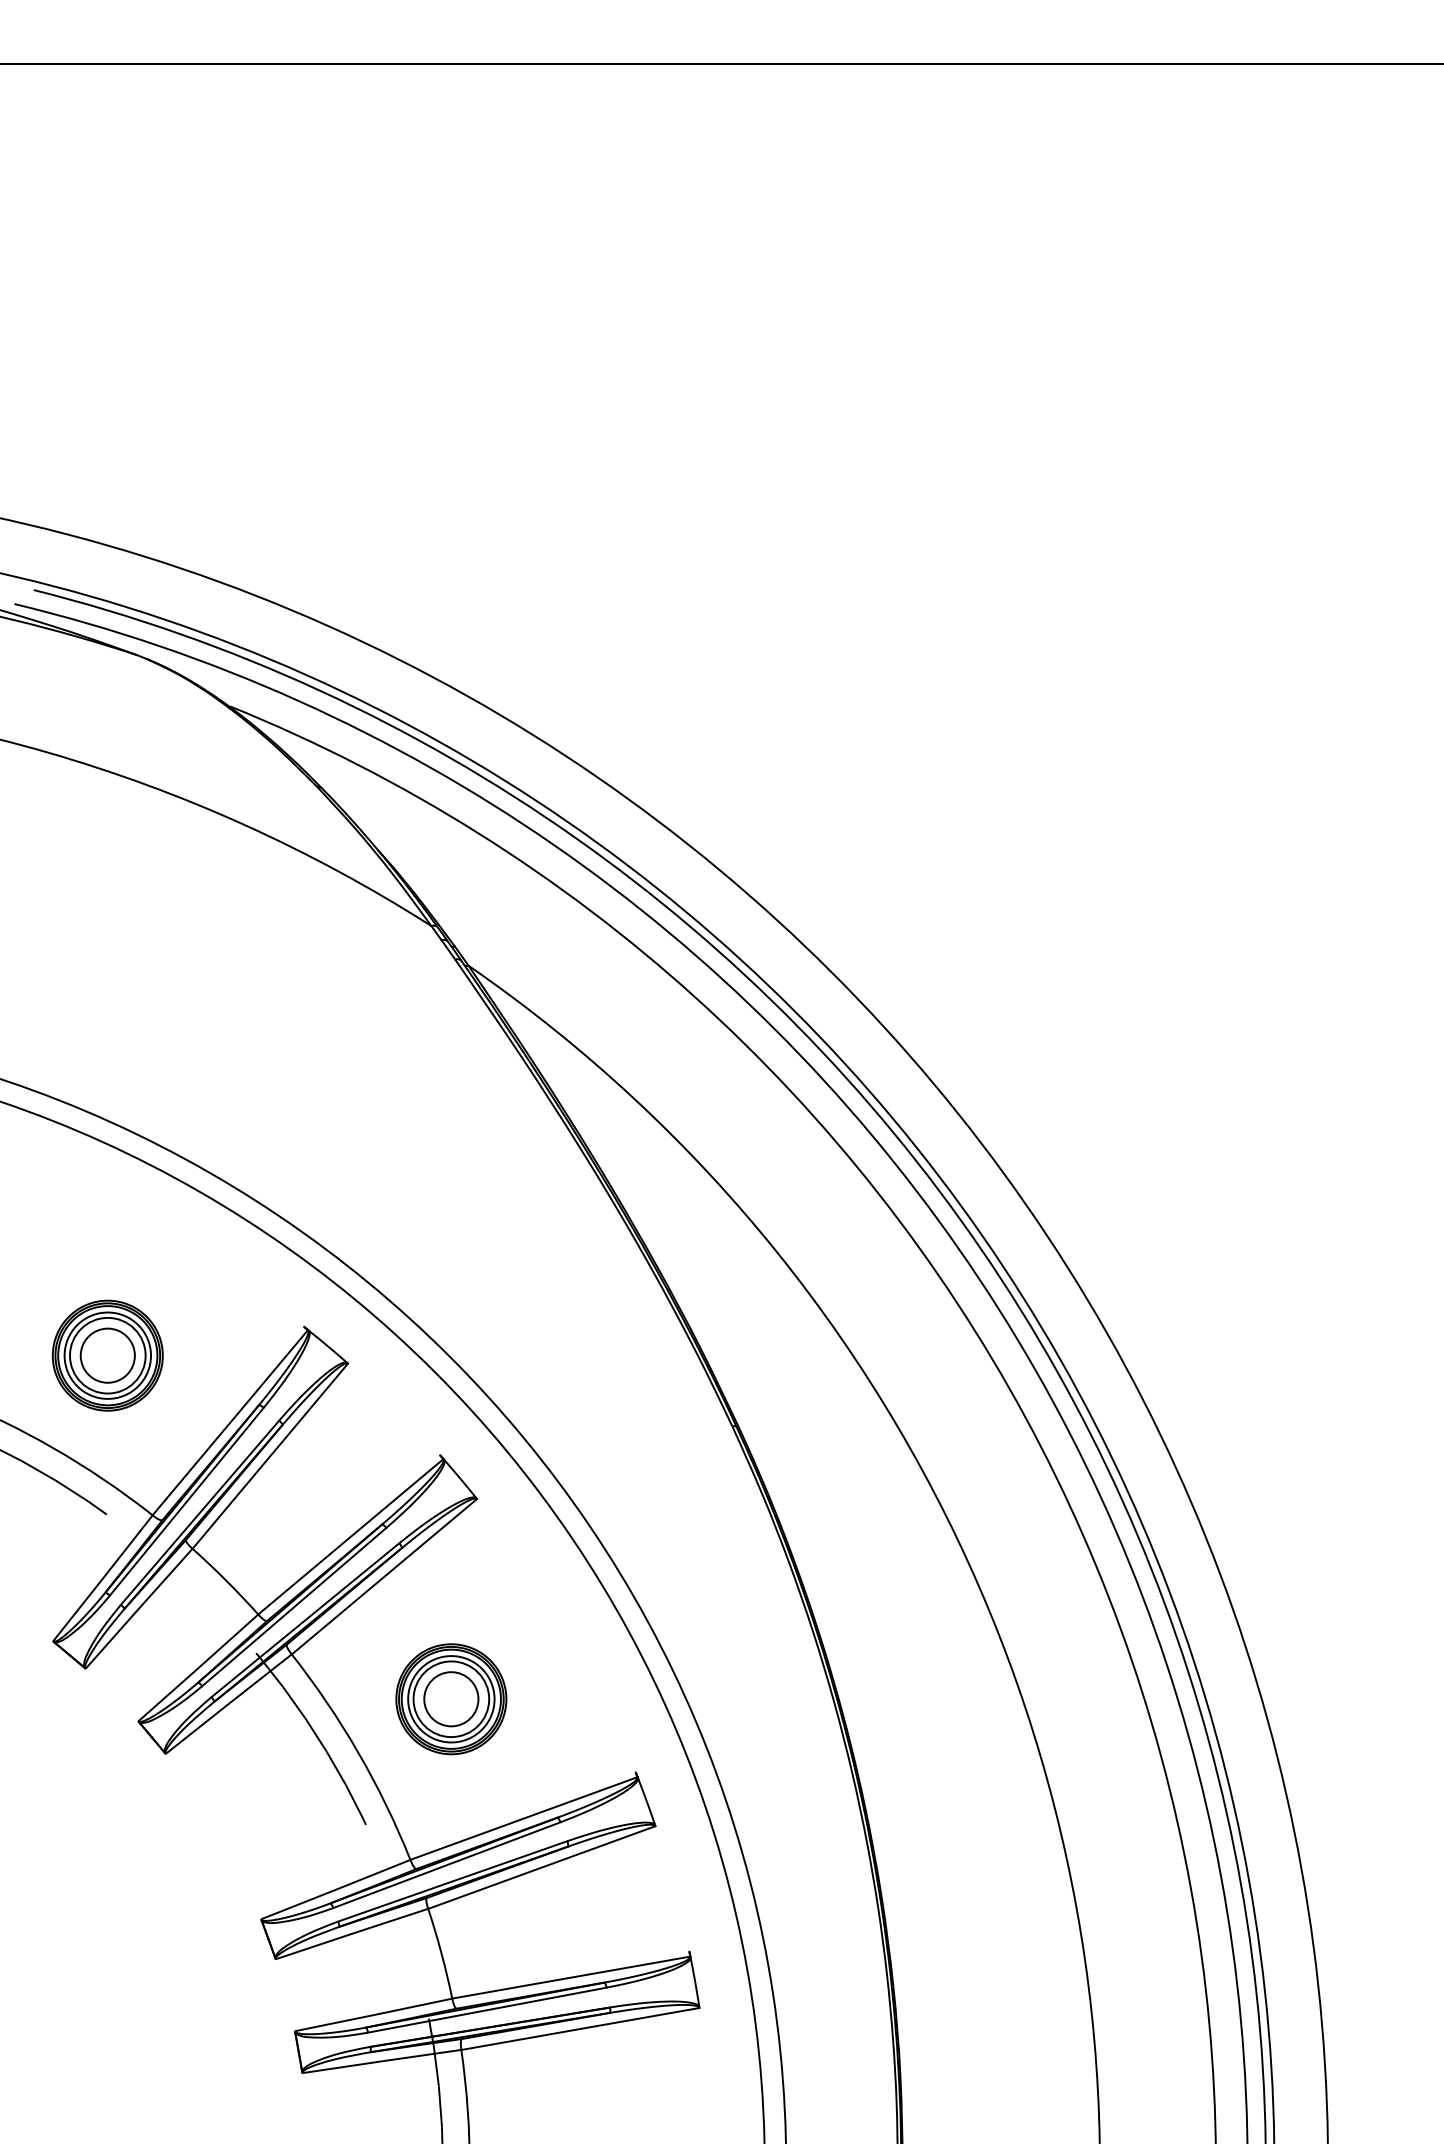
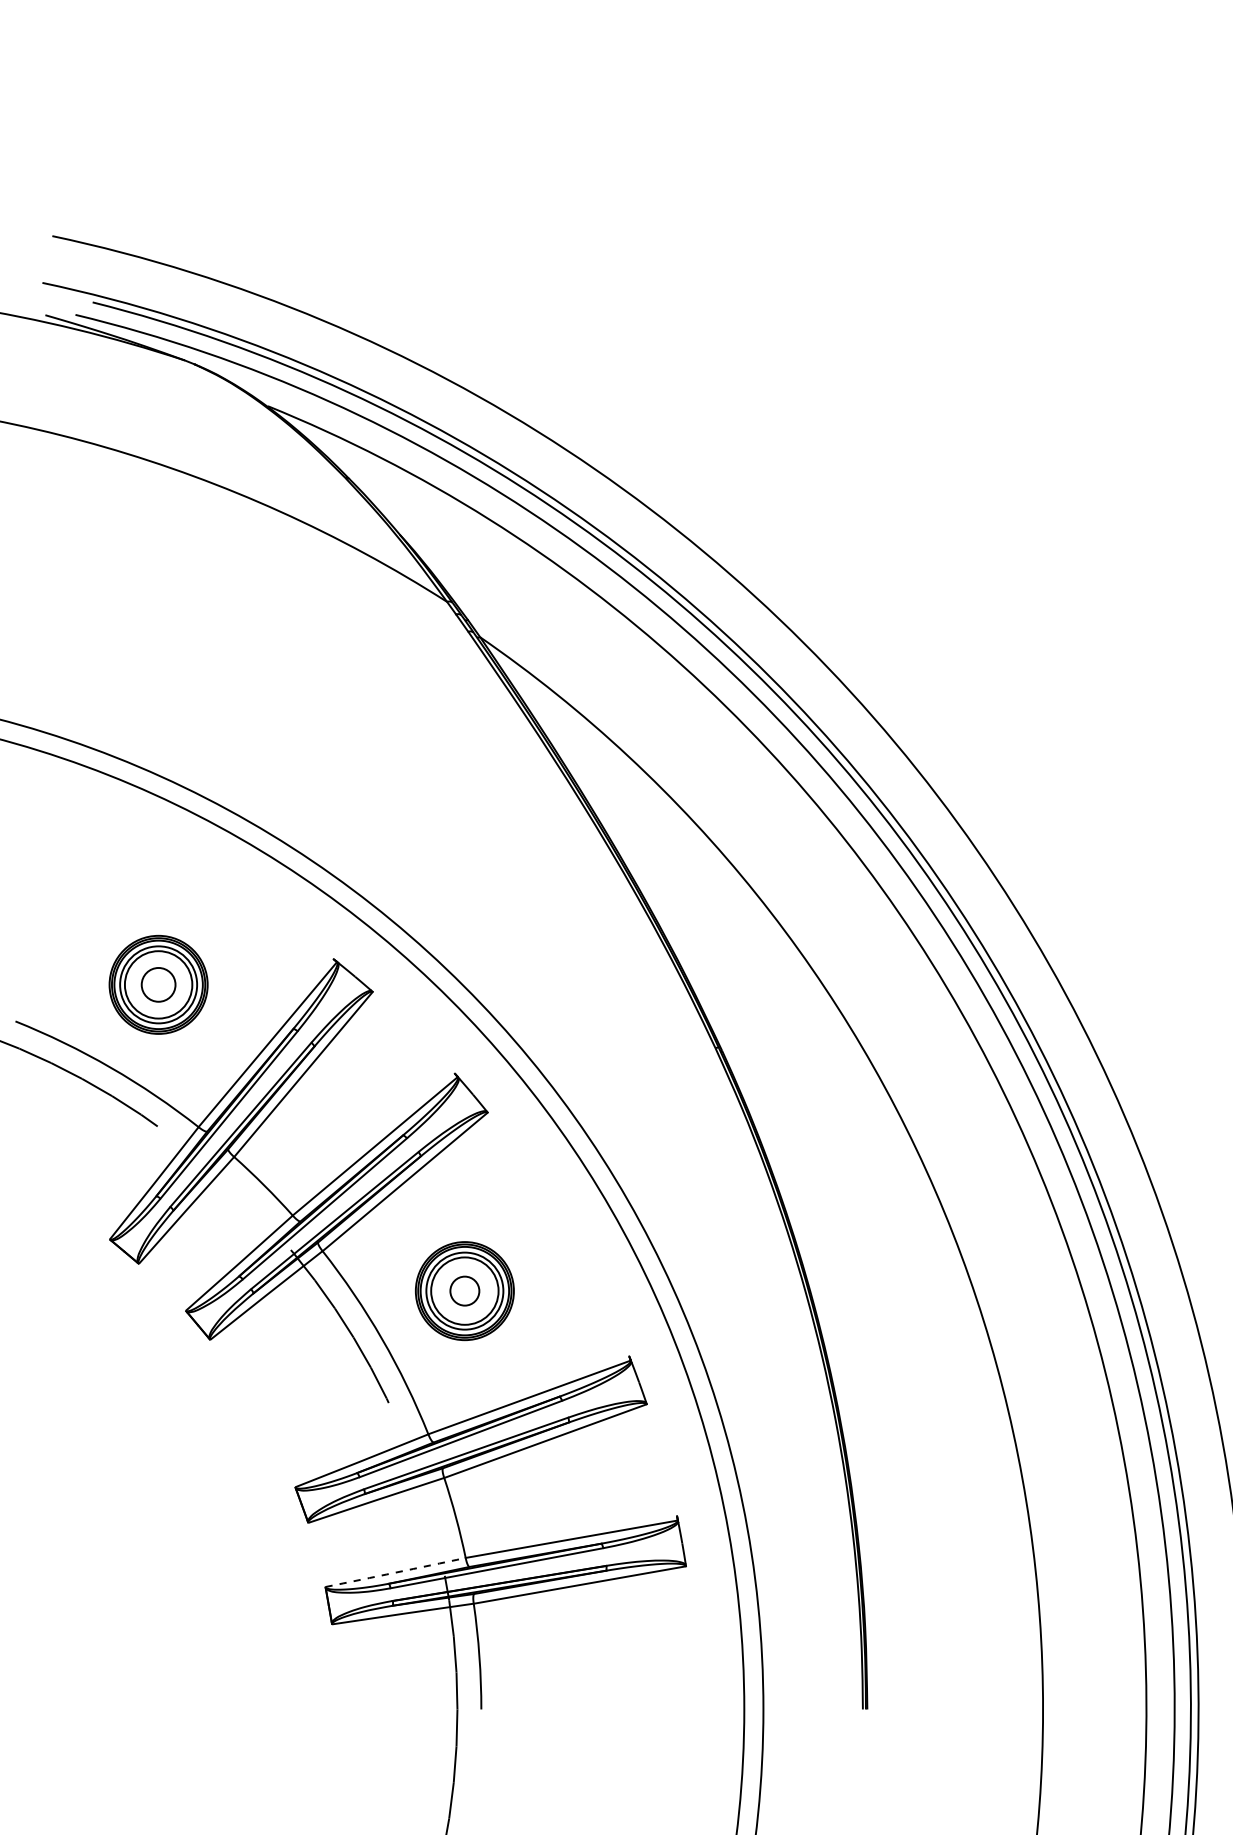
circle: (107, 1355) -> (158, 984), size x0.7
circle: (451, 1699) -> (464, 1291), size x0.6
arc: (373, 2015) -> (395, 1573), solid -> dashed

